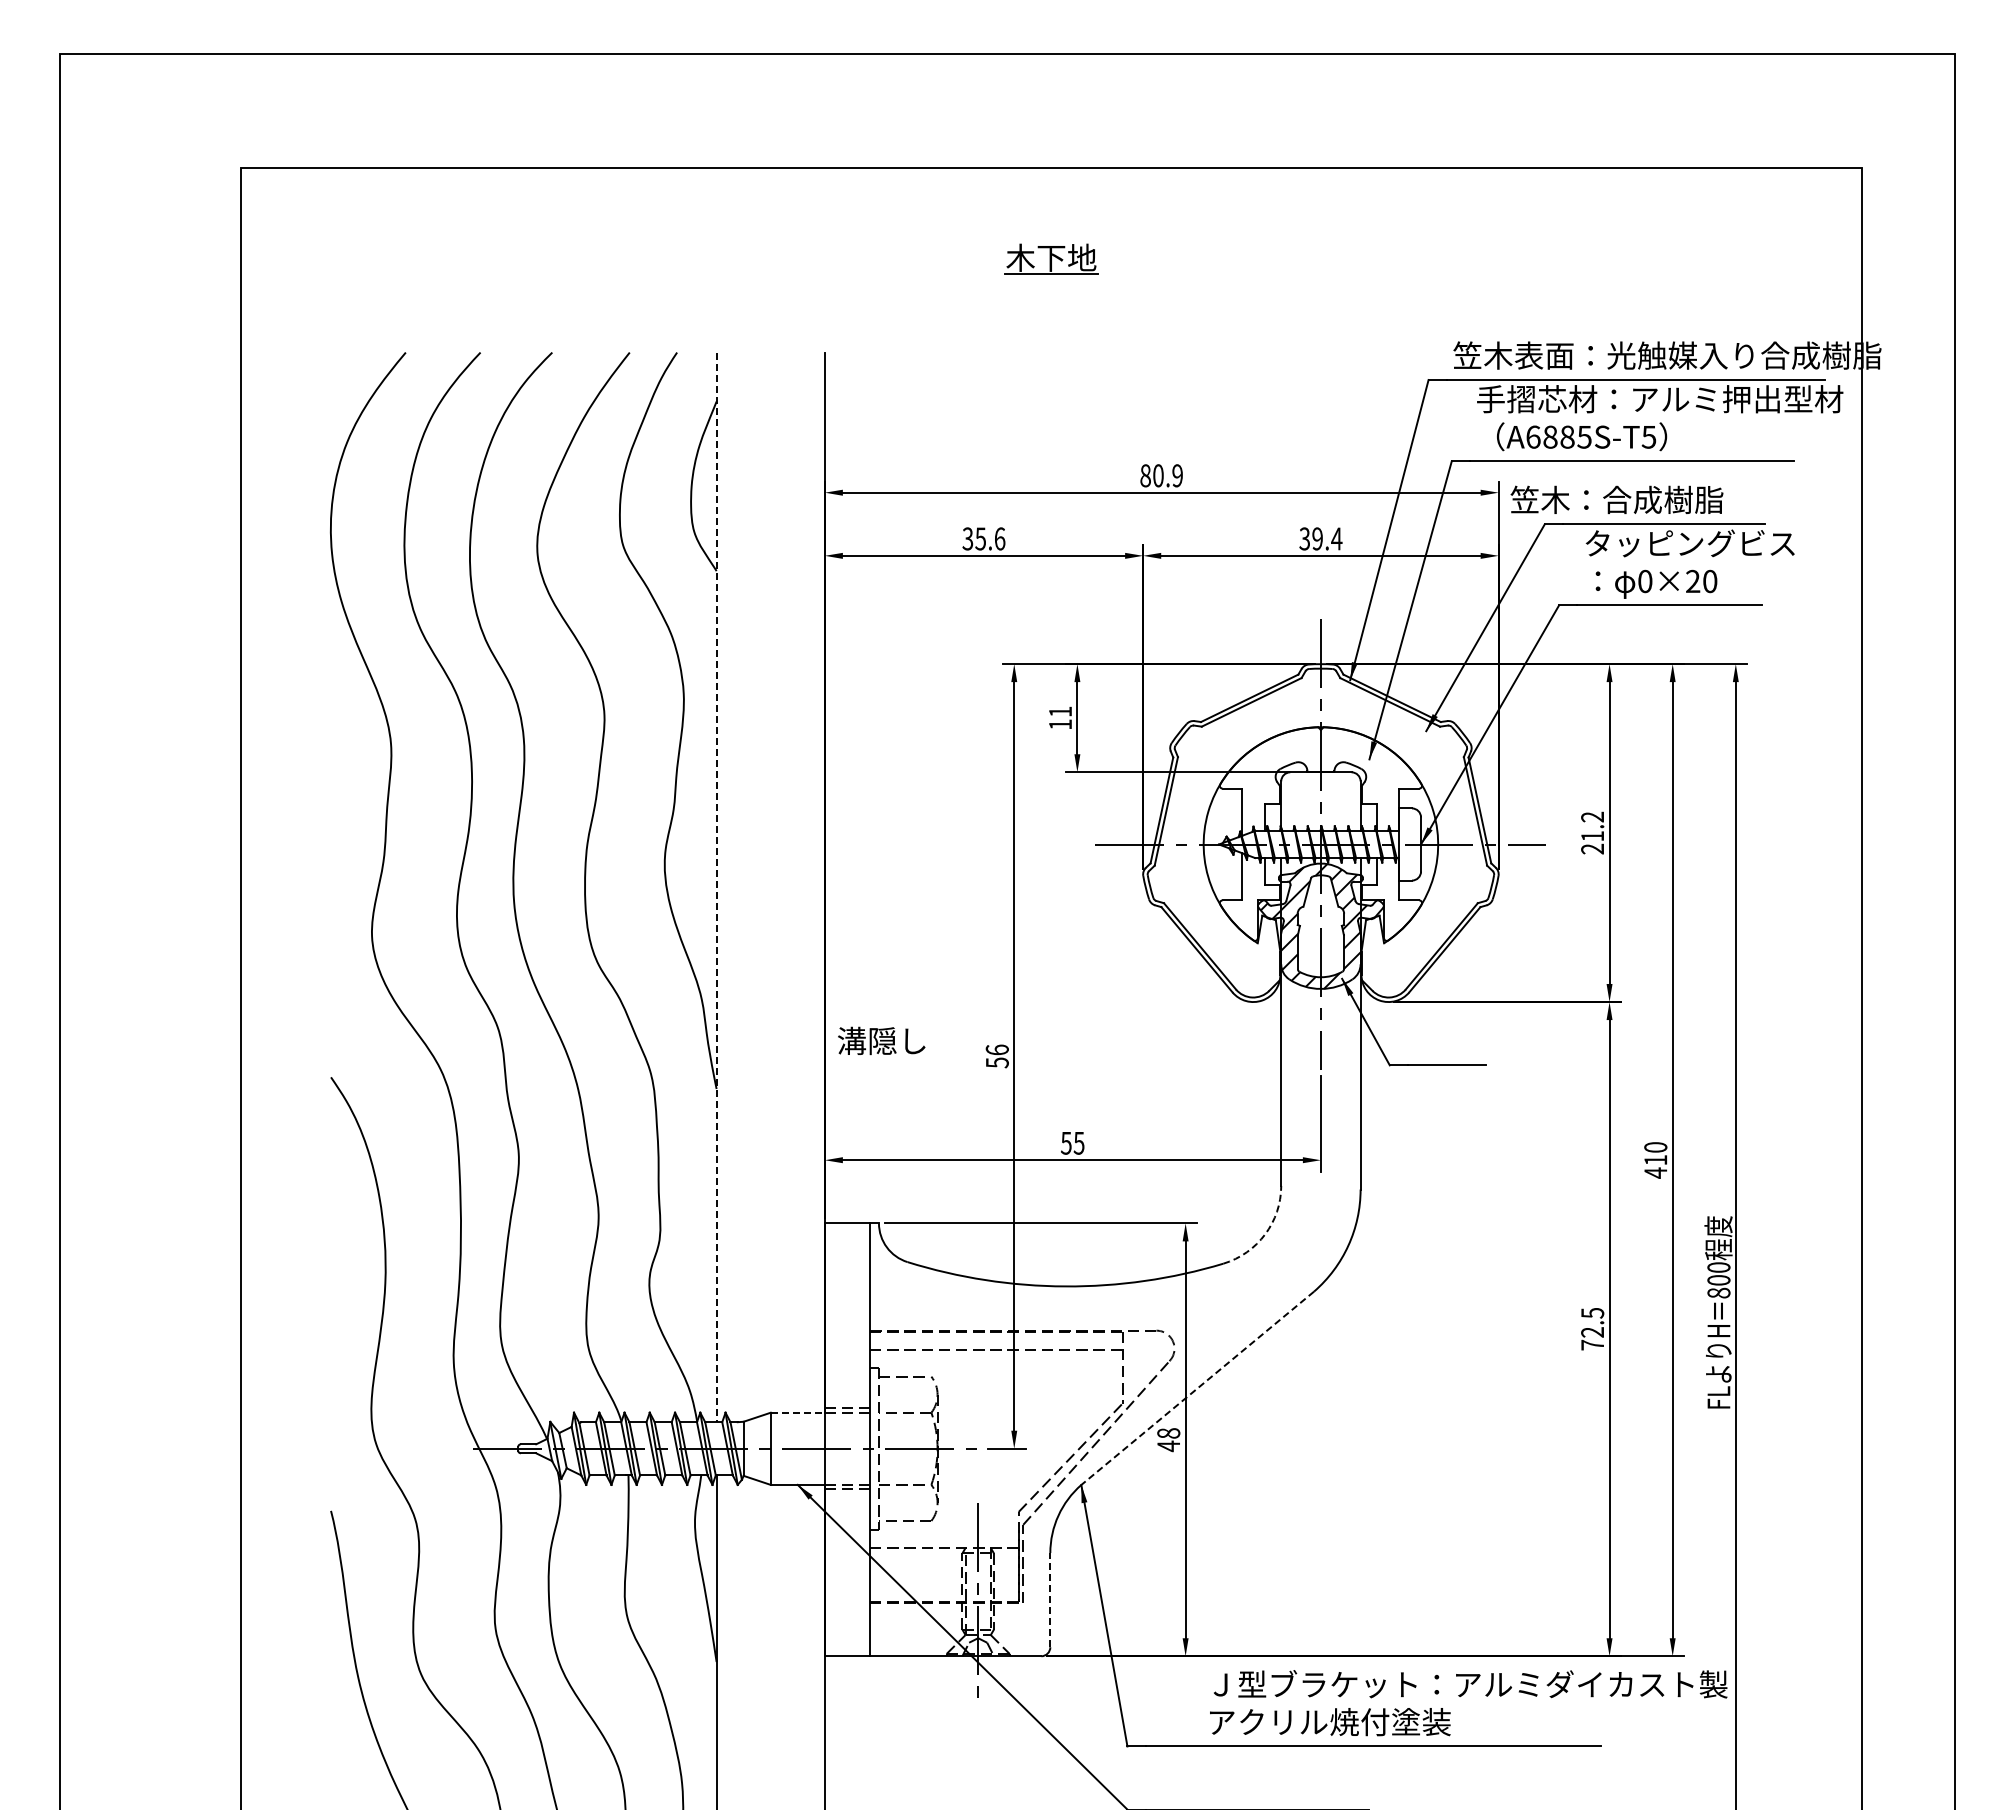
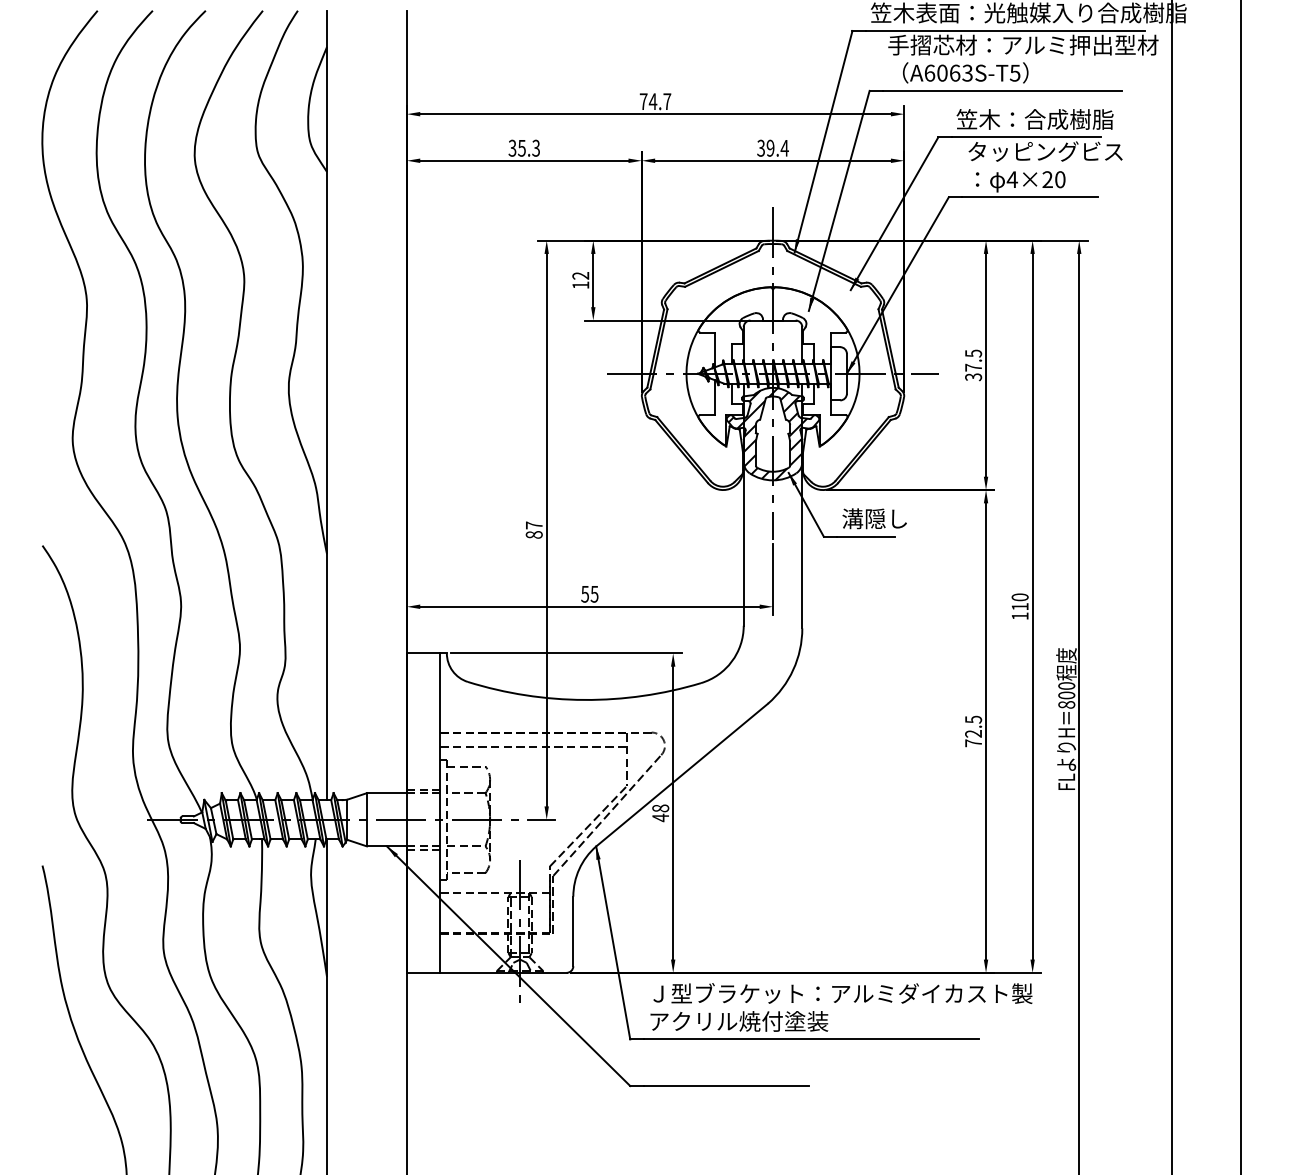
text: (1567, 436) -> (955, 72), A6885S-T5 -> A6063S-T5
text: (1161, 475) -> (655, 101), 80.9 -> 74.7
text: (1616, 499) -> (1034, 119), moved
text: (999, 538) -> (535, 147), 35.6 -> 35.3
text: (1644, 581) -> (1011, 179), 0×20 -> 4×20
text: (1059, 711) -> (580, 275), 11 -> 12
text: (1592, 832) -> (973, 364), 21.2 -> 37.5
line: (716, 887) -> (326, 405), dashed -> solid
text: (881, 1040) -> (874, 518), moved
text: (996, 1056) -> (533, 530), 56 -> 87
text: (1655, 1172) -> (1019, 615), 410 -> 110
arc: (1265, 1234) -> (732, 661), dashed -> solid
line: (1197, 1388) -> (681, 775), dashed -> solid
line: (798, 1412) -> (387, 792), dashed -> solid
line: (1050, 1599) -> (573, 930), dashed -> solid
text: (1468, 1703) -> (841, 1007), moved

